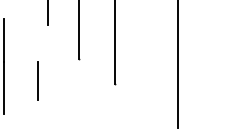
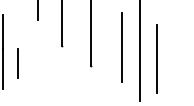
line: (155, 60) -> (122, 47), added
line: (199, 75) -> (156, 59), added
line: (37, 80) -> (17, 63), moved

